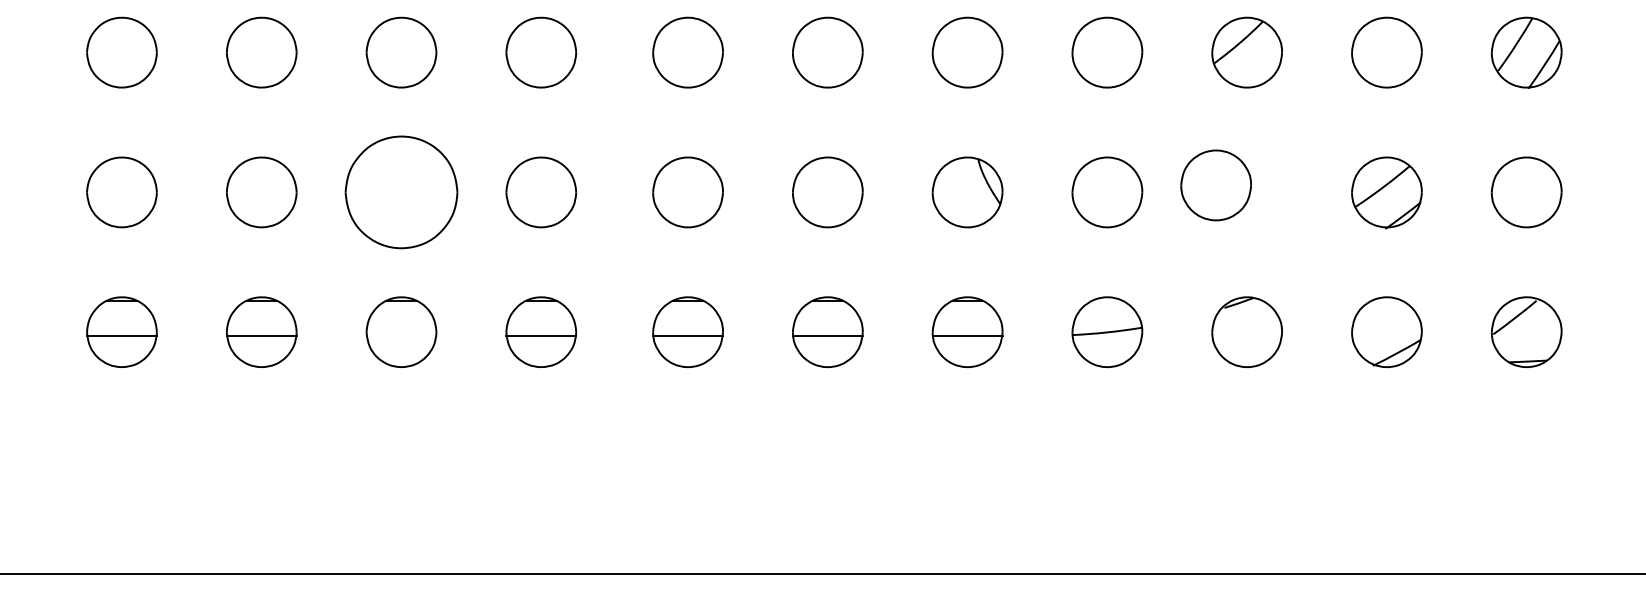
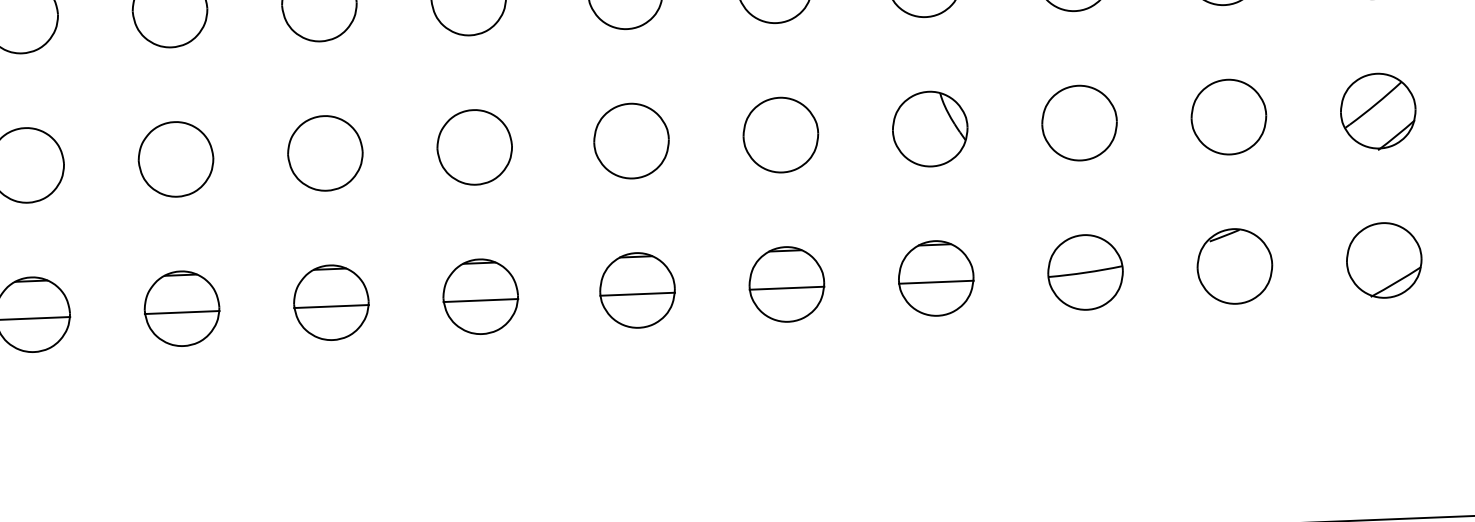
part: (1215, 185) -> (1228, 117), moved
part: (401, 192) -> (325, 153), size x0.62
line: (401, 335) -> (331, 306), added

